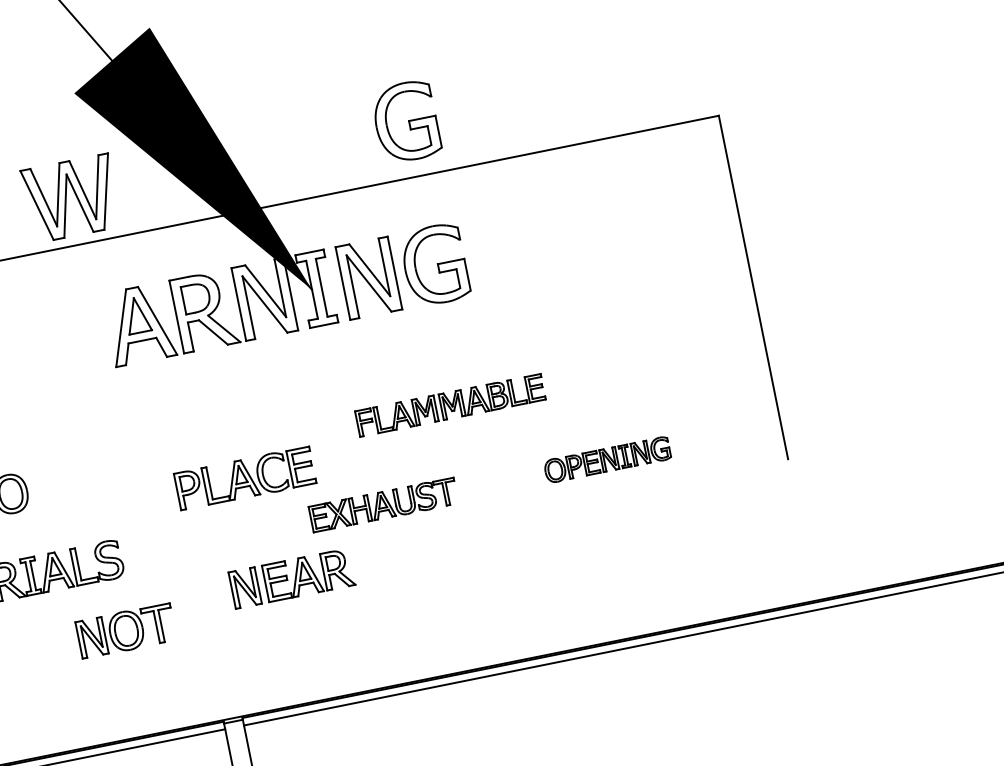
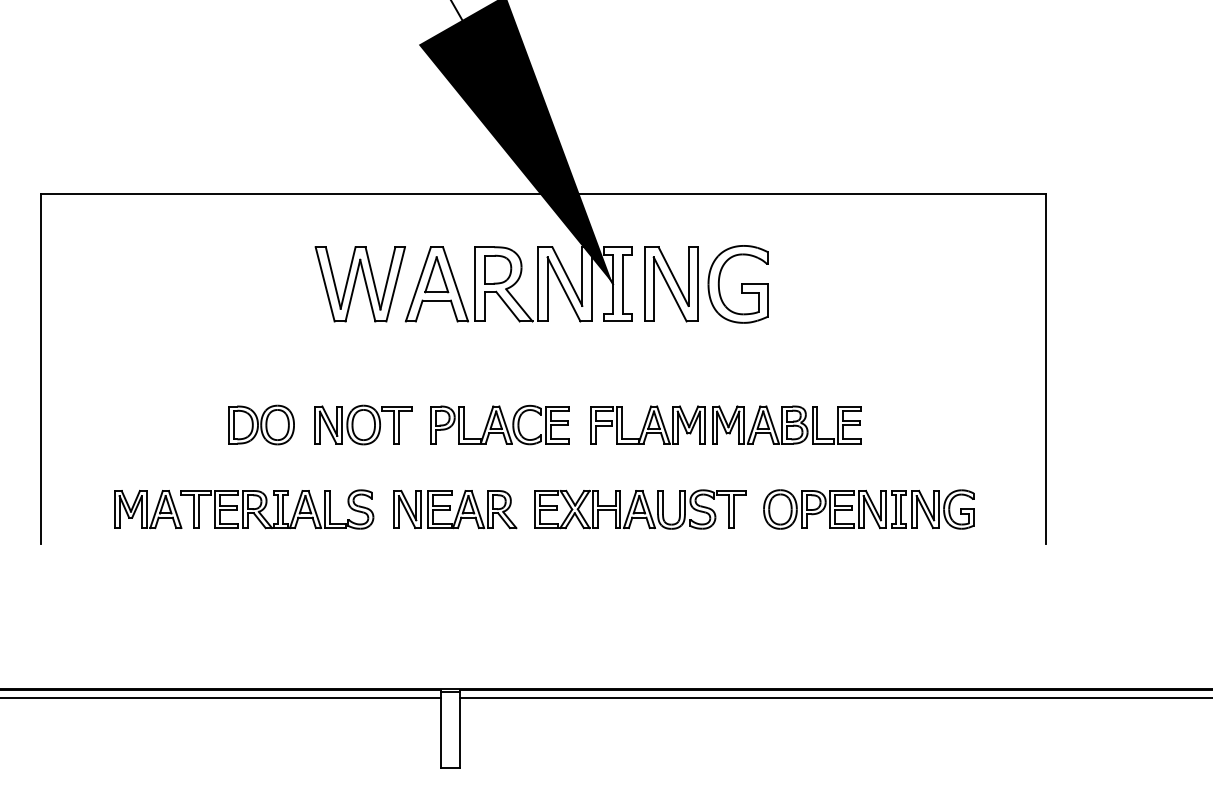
part: (405, 122) -> (737, 138), removed
part: (70, 198) -> (359, 284), moved
part: (449, 404) -> (725, 424), size x1.43
part: (606, 460) -> (868, 509), size x1.67
part: (244, 479) -> (499, 425), moved
part: (383, 505) -> (640, 509), size x1.43
part: (292, 578) -> (455, 509), moved
part: (126, 630) -> (363, 424), moved

